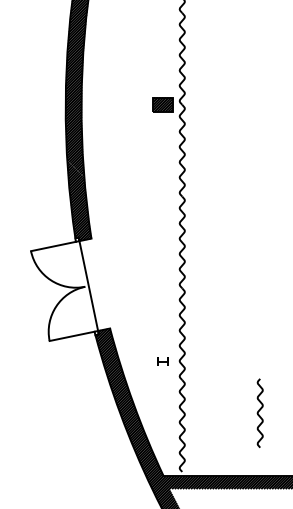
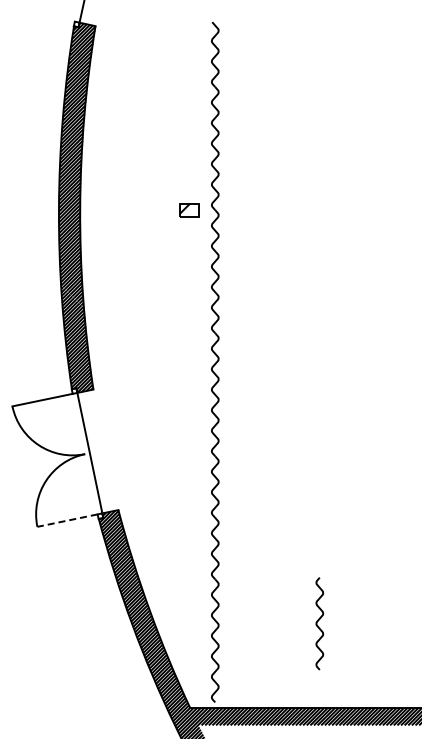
part: (163, 105) -> (189, 210), size x0.7
line: (72, 336) -> (67, 520), solid -> dashed
curve: (163, 361) -> (189, 554), removed

